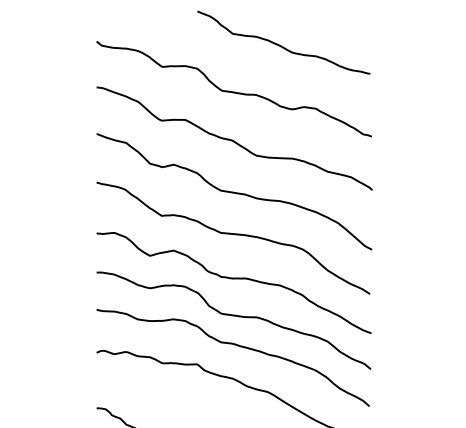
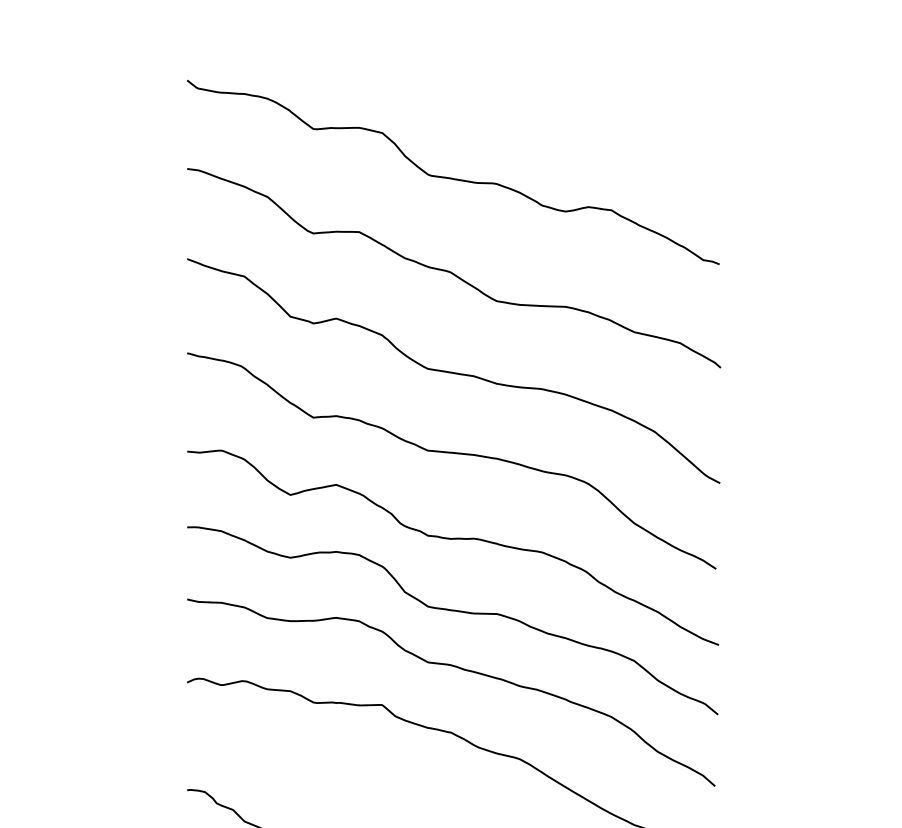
curve: (281, 45) -> (544, 87), removed

